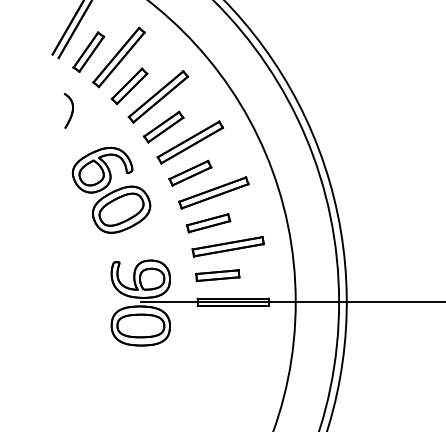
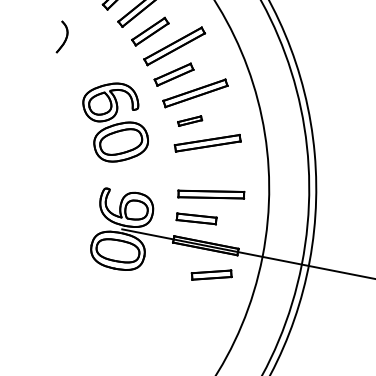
part: (68, 110) -> (62, 37), moved
part: (190, 172) -> (190, 120), size x0.6
part: (208, 223) -> (211, 275), moved

